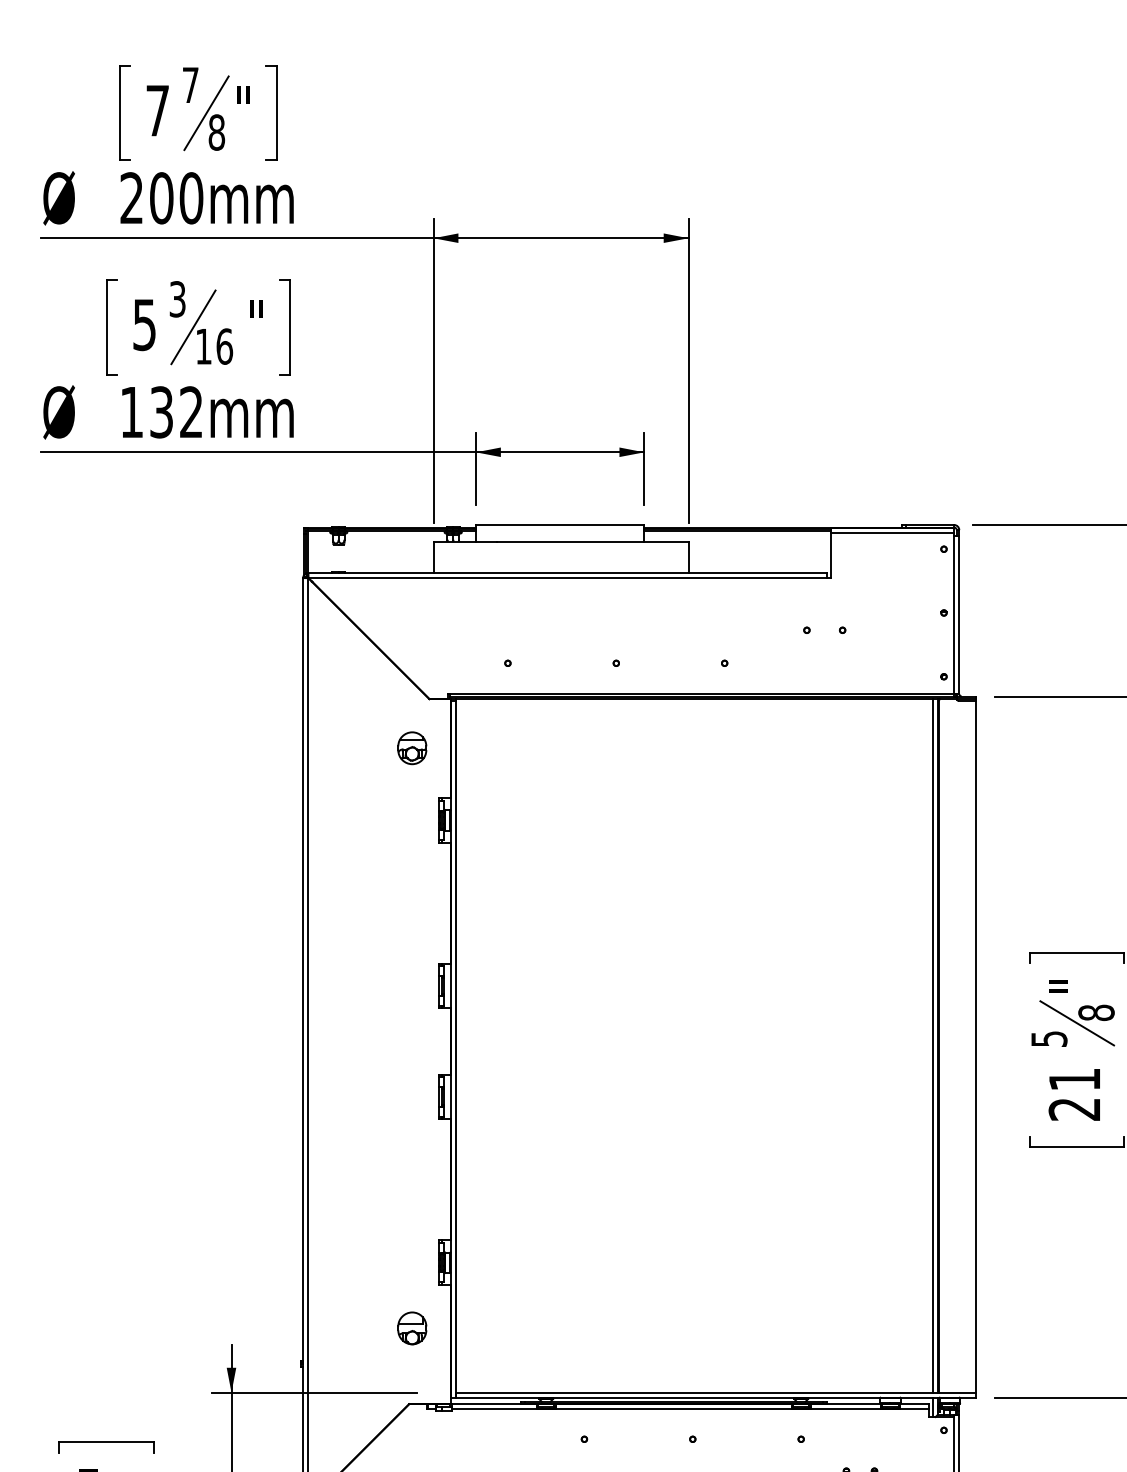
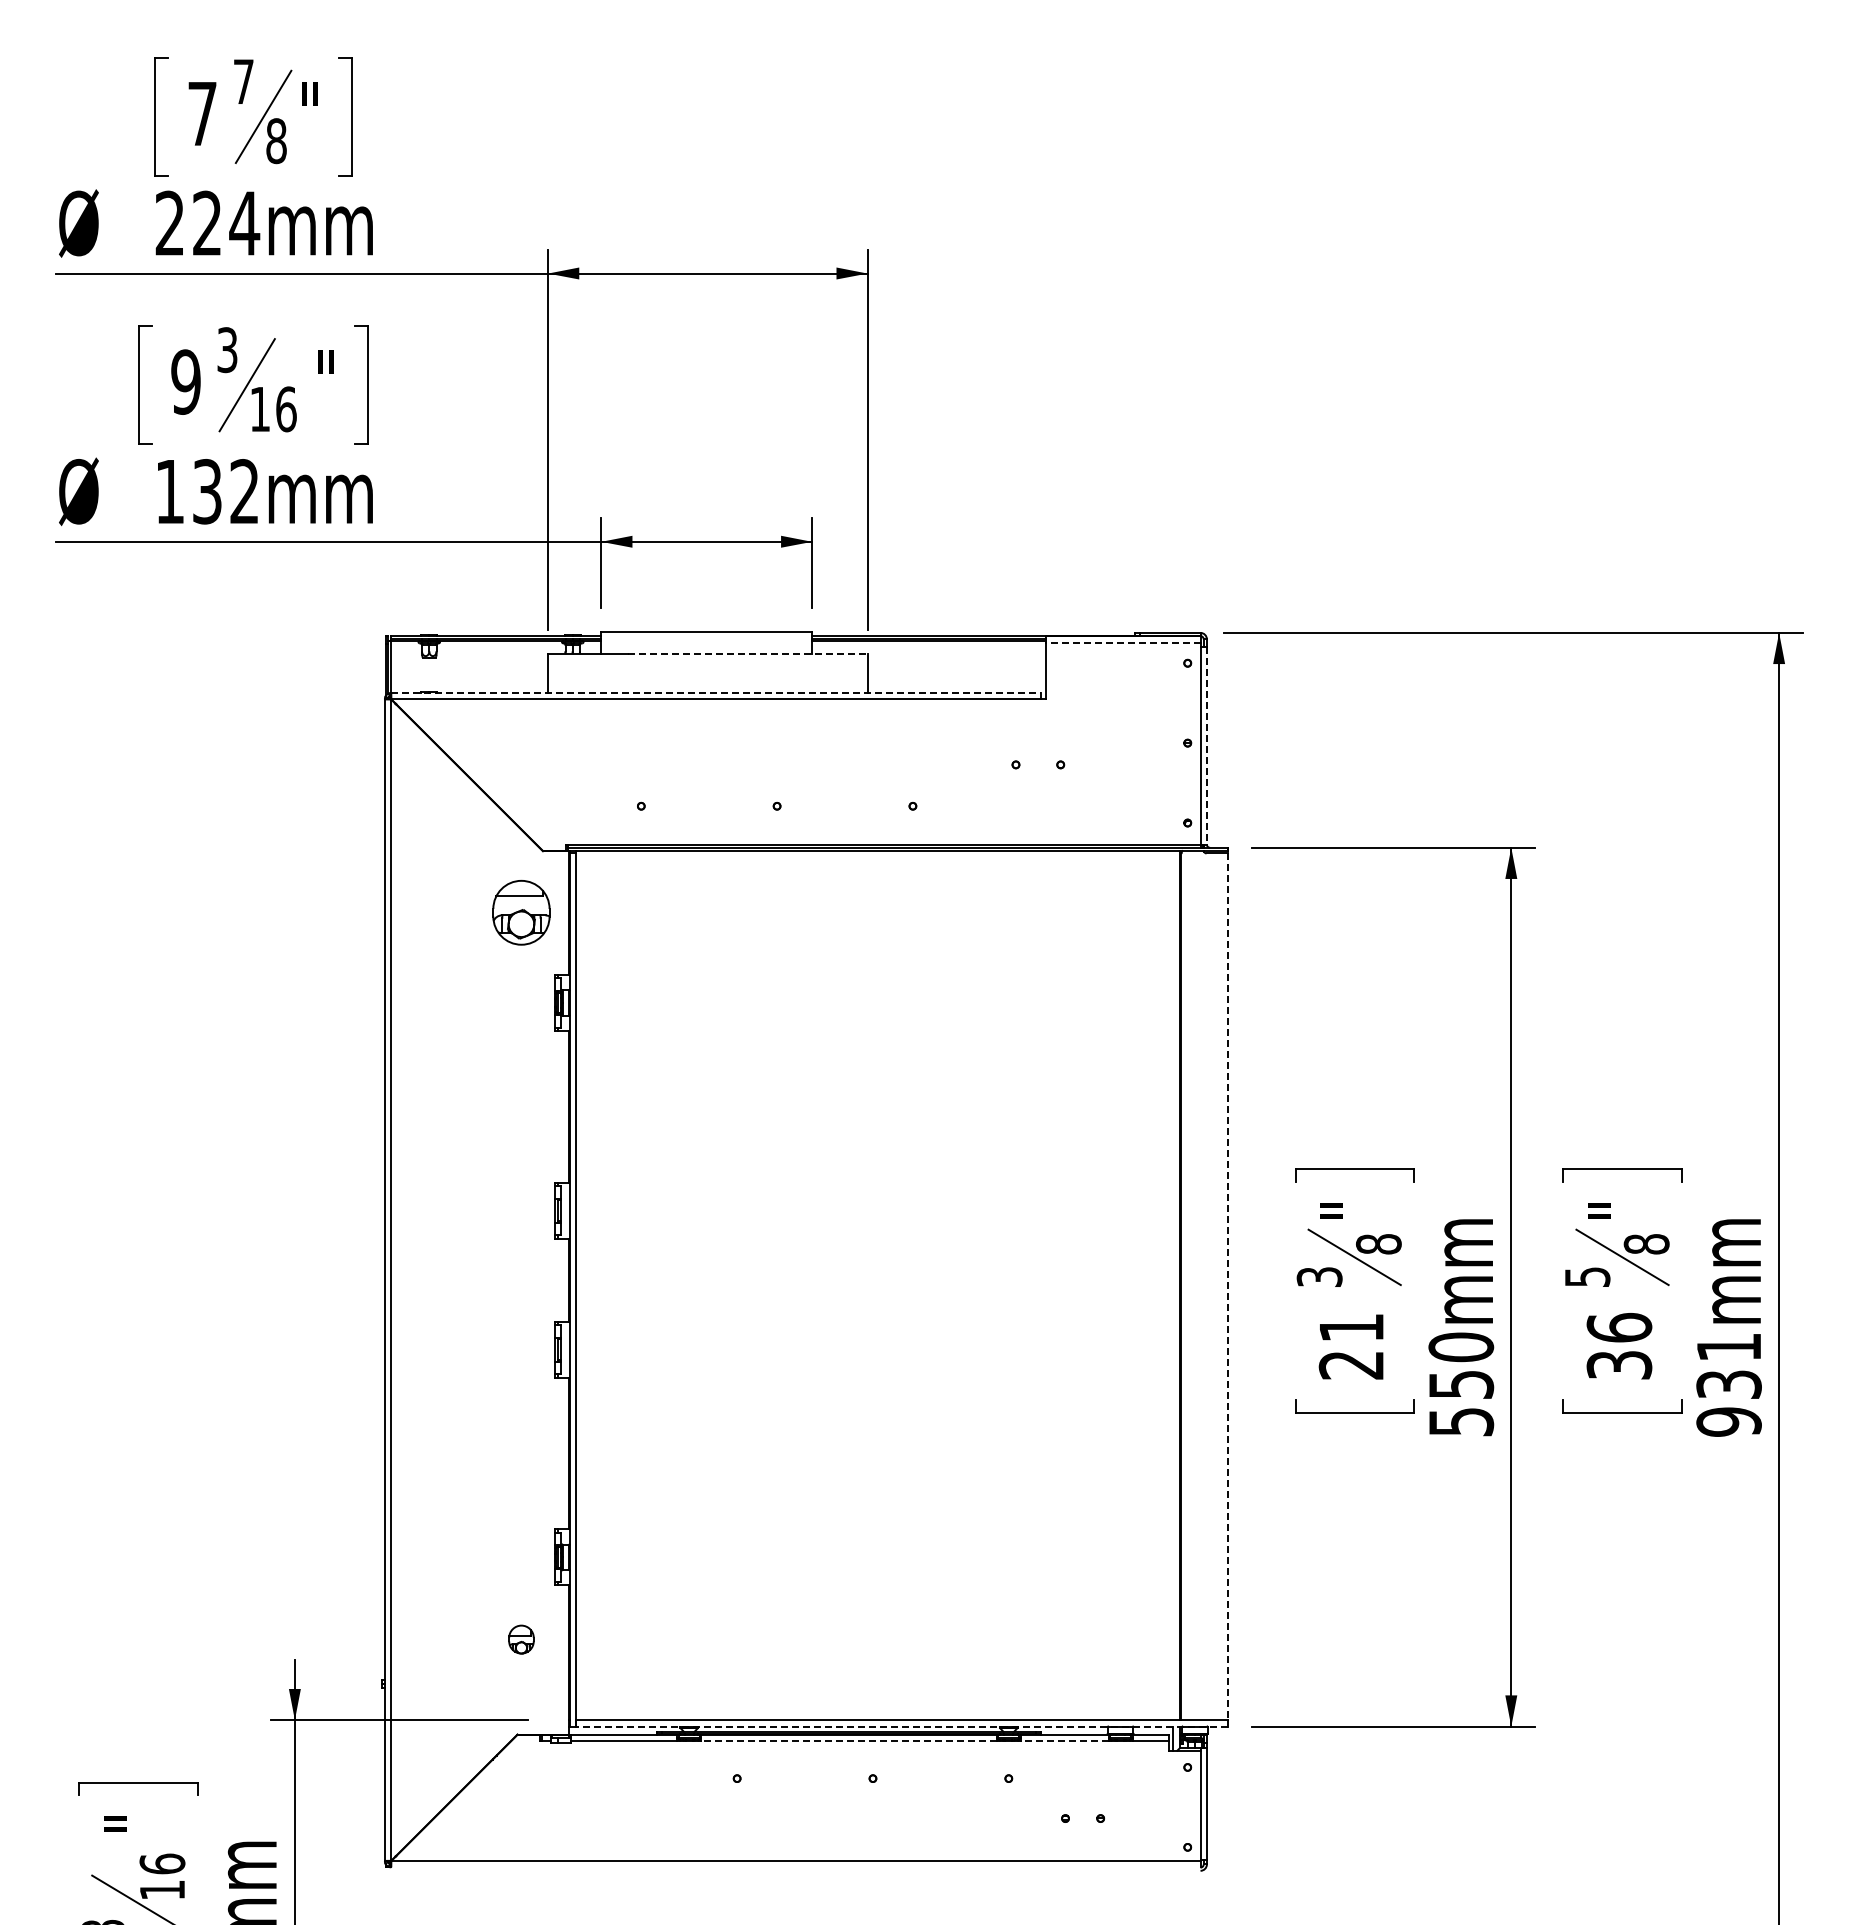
text: (176, 198) -> (226, 223), 200mm -> 224mm
text: (144, 324) -> (185, 381), 5 -> 9
line: (891, 532) -> (1122, 642), solid -> dashed
line: (592, 541) -> (747, 653), solid -> dashed
line: (567, 572) -> (716, 692), solid -> dashed
line: (958, 614) -> (1206, 745), solid -> dashed
part: (412, 748) -> (521, 912), size x1.6
text: (1048, 1038) -> (1318, 1276), 5 -> 3
line: (932, 1045) -> (1173, 1285), removed
line: (975, 1047) -> (1227, 1287), solid -> dashed
part: (412, 1328) -> (521, 1639), size x0.7
line: (715, 1397) -> (901, 1726), solid -> dashed
line: (674, 1409) -> (849, 1741), solid -> dashed
line: (845, 1409) -> (1064, 1741), solid -> dashed

